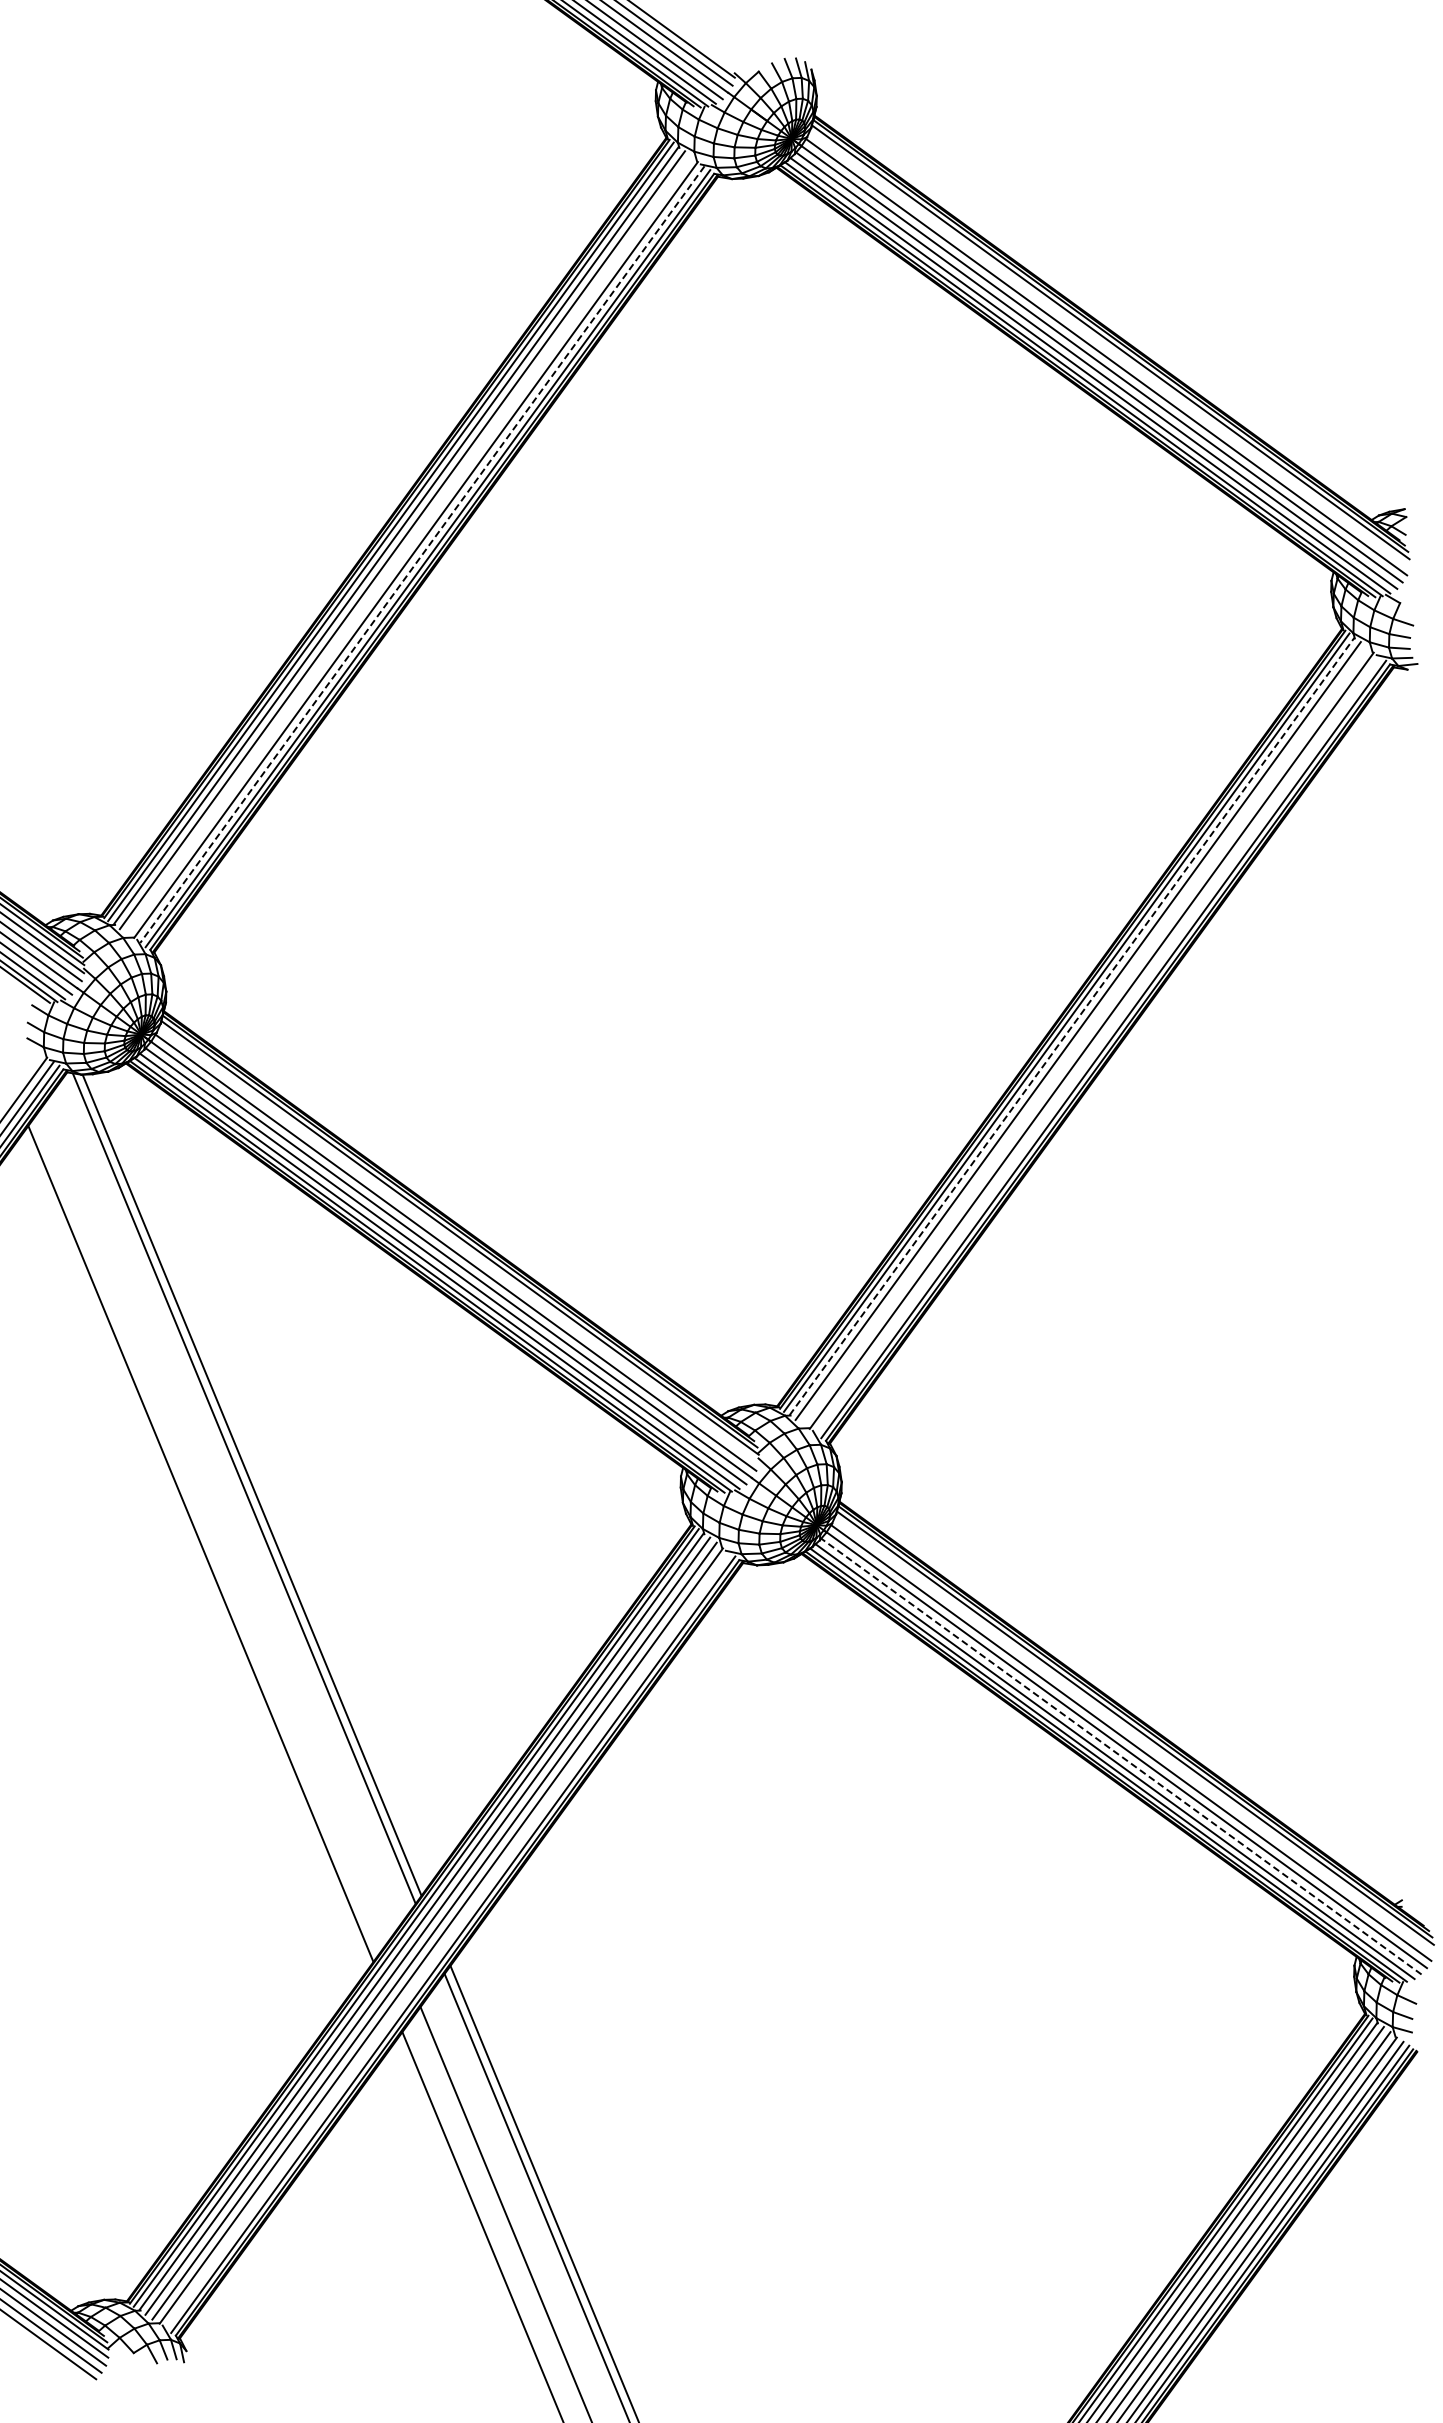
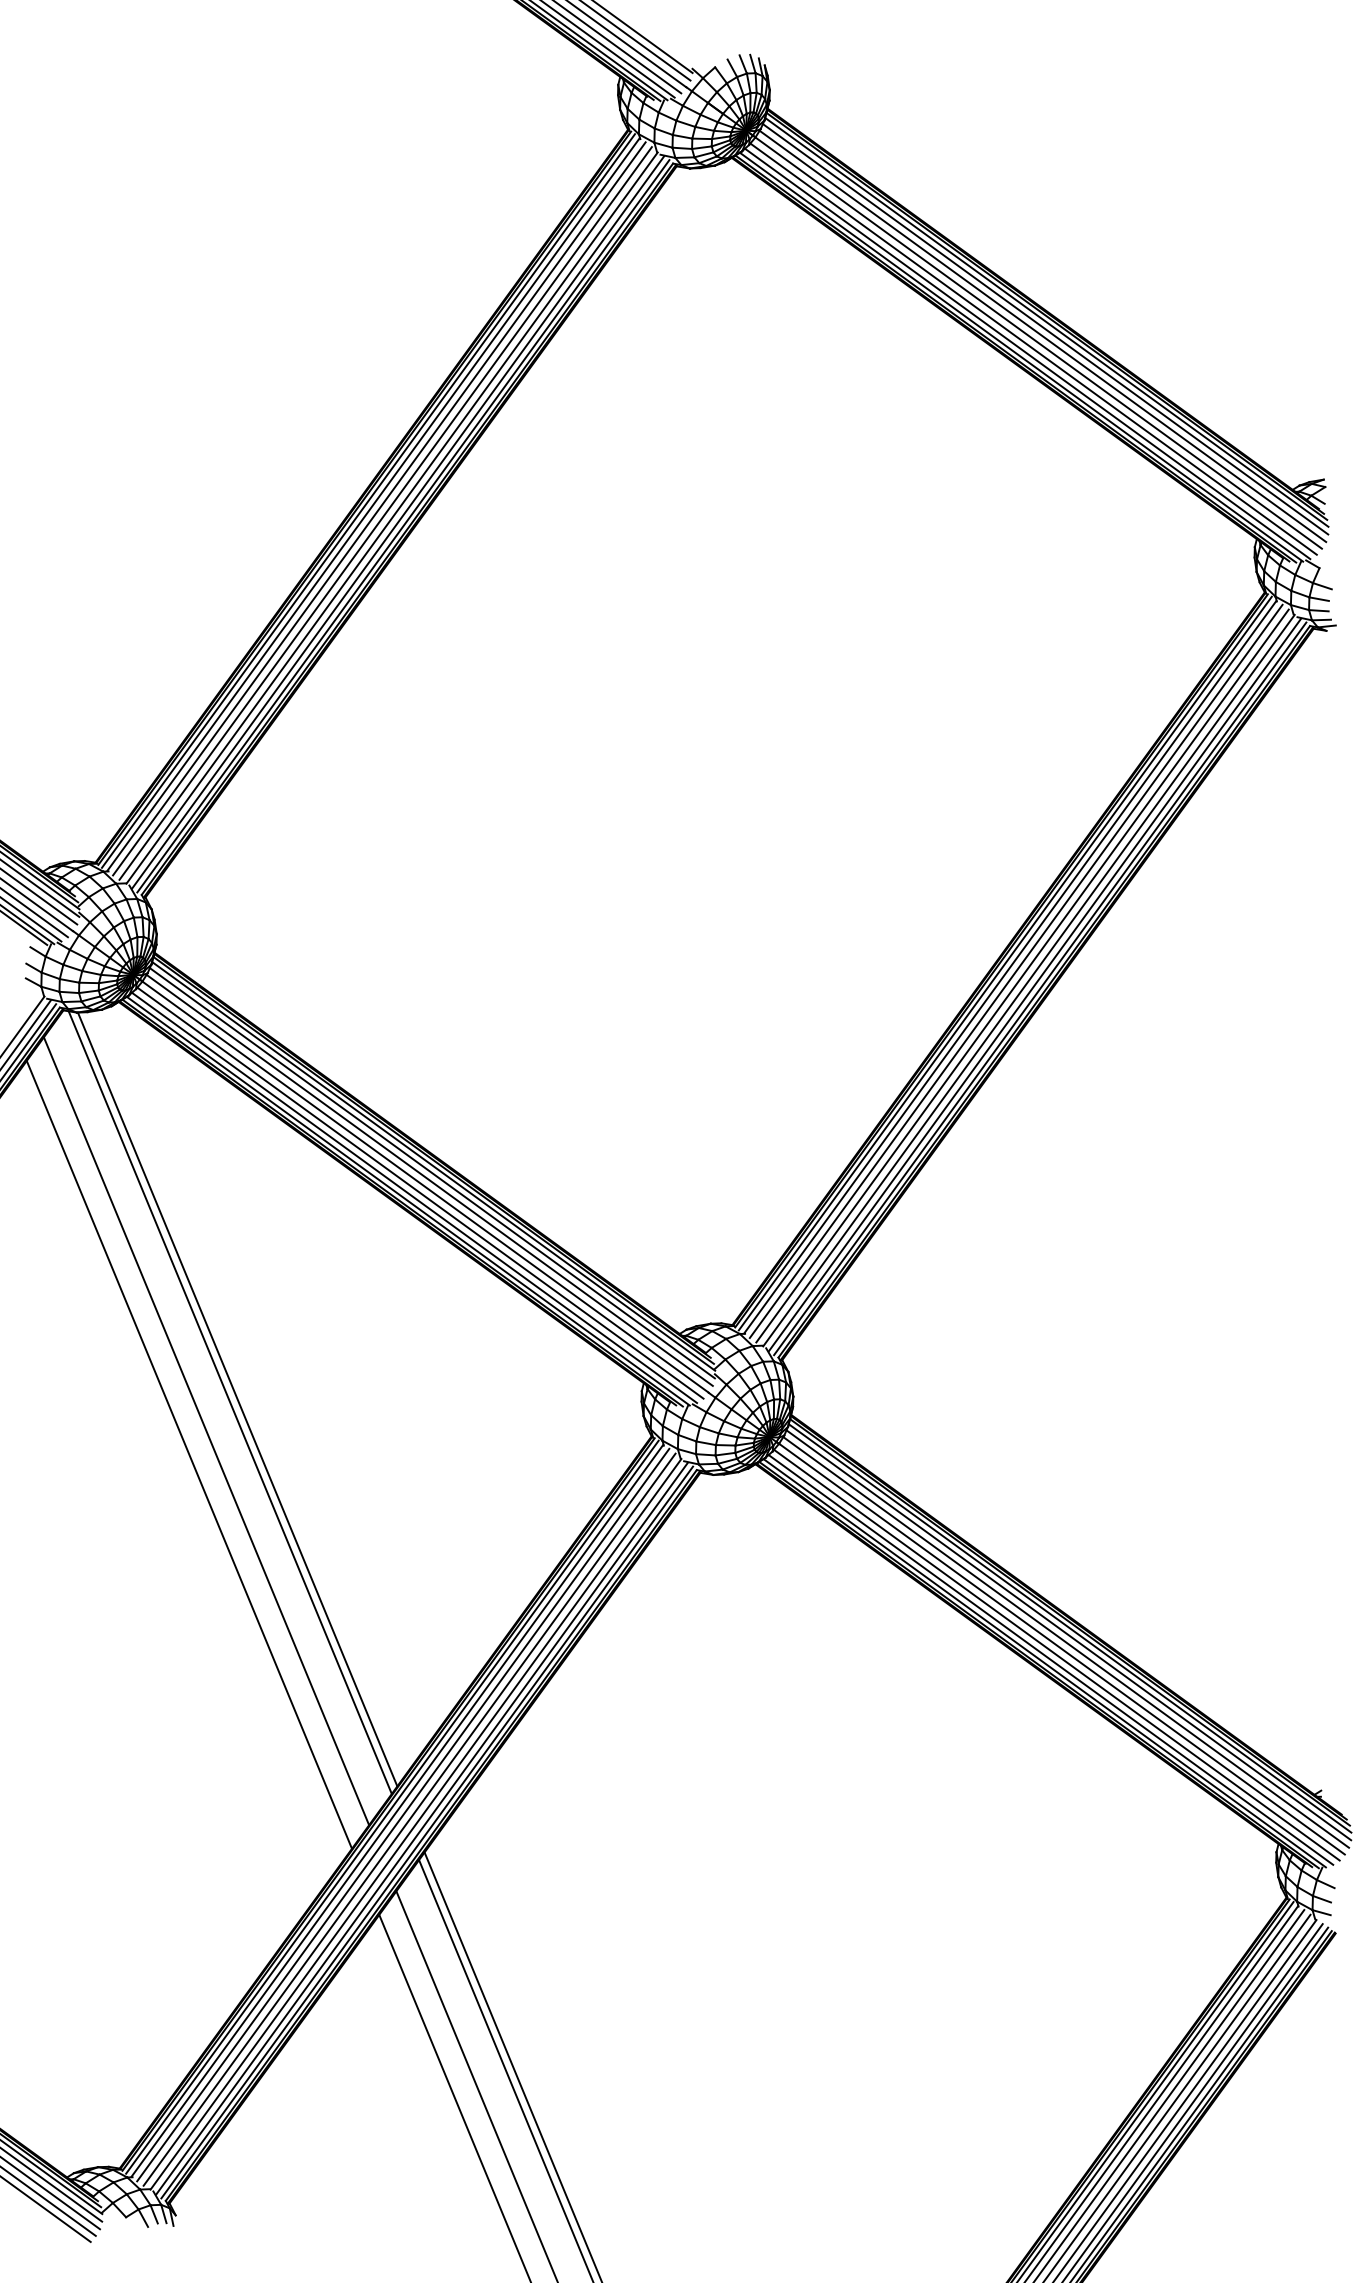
line: (1109, 349) -> (1045, 329), added
line: (408, 544) -> (385, 512), added
line: (422, 554) -> (398, 522), dashed -> solid
line: (1072, 1026) -> (1010, 967), dashed -> solid
line: (1084, 1035) -> (1022, 975), added
line: (1097, 1045) -> (1034, 985), added
line: (458, 1244) -> (432, 1172), added
line: (218, 1518) -> (205, 1430), added
line: (1133, 1734) -> (1068, 1634), added
line: (1121, 1756) -> (1056, 1655), dashed -> solid
line: (447, 1940) -> (421, 1828), added

